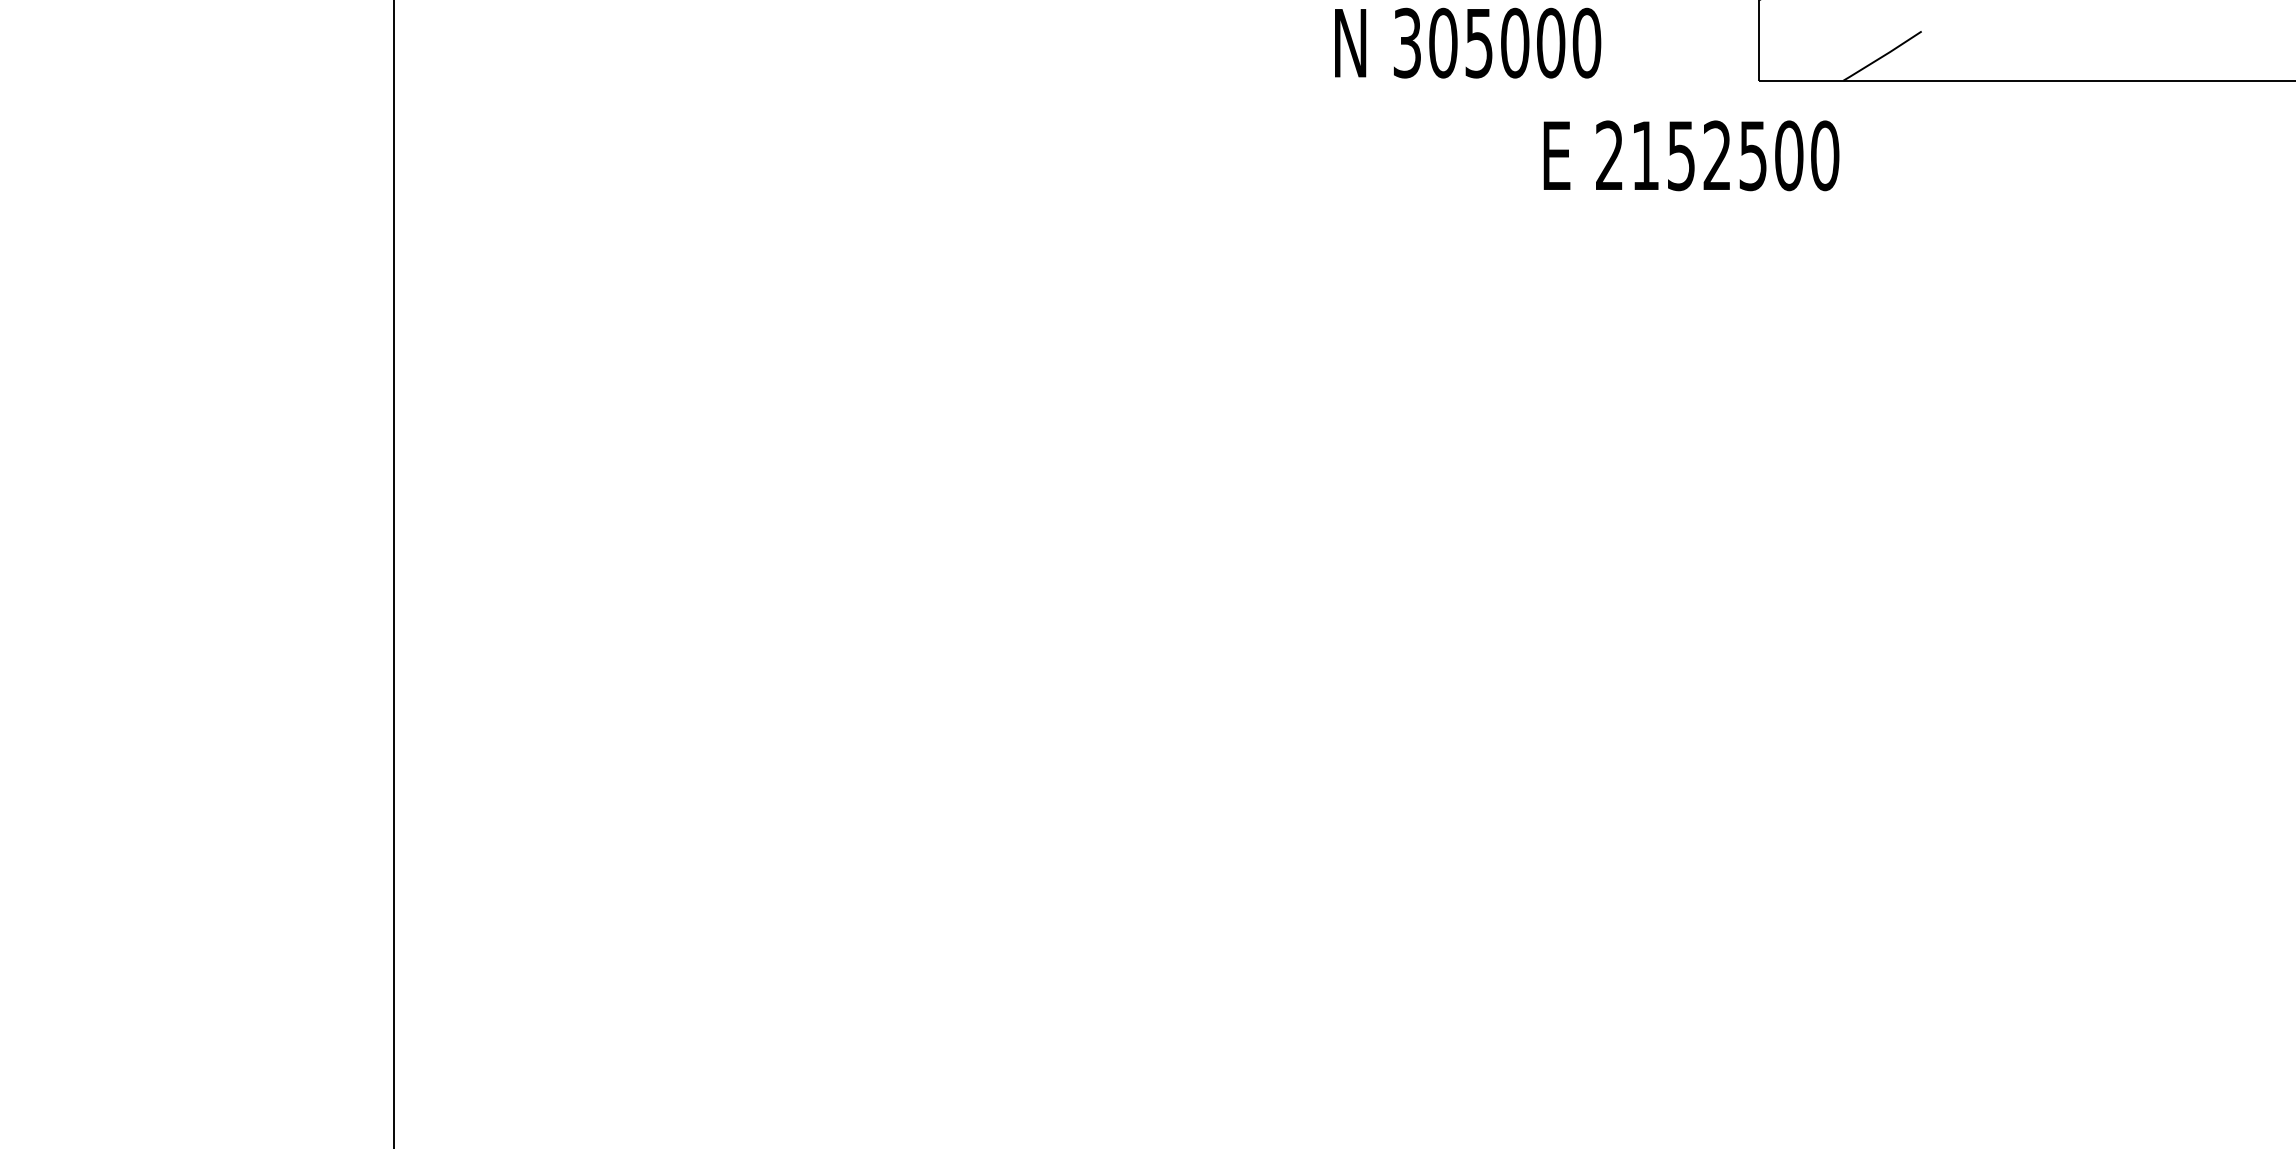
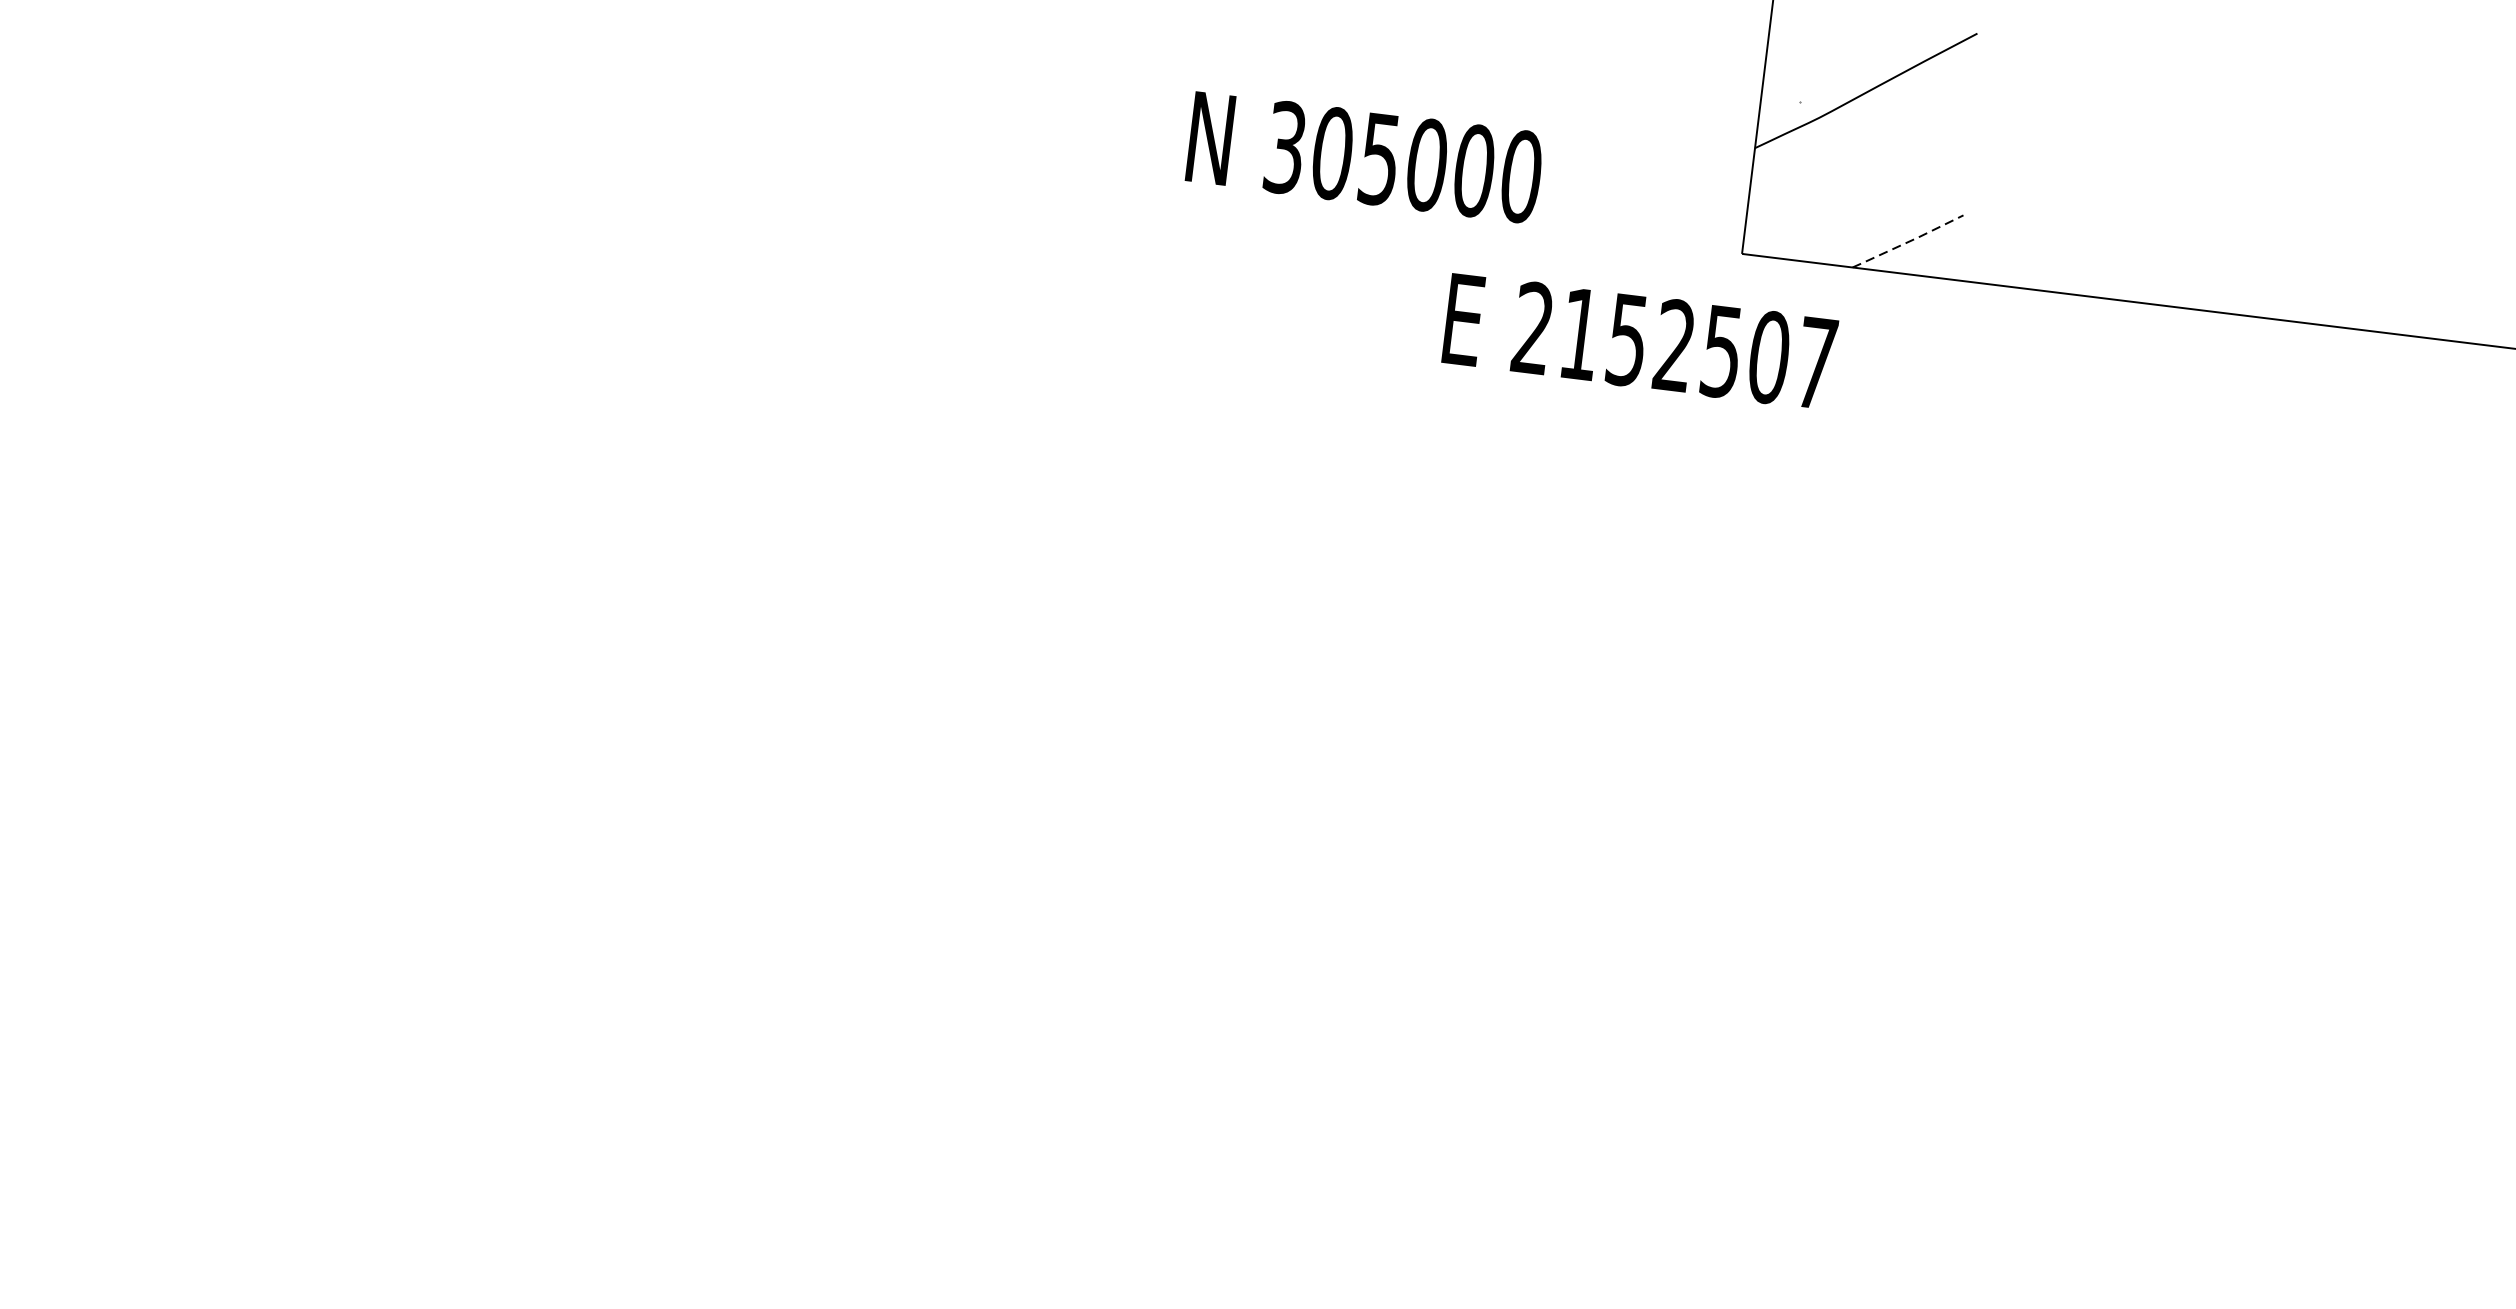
line: (1882, 56) -> (1907, 241), solid -> dashed
text: (1825, 155) -> (1816, 362), 2152500 -> 2152507

